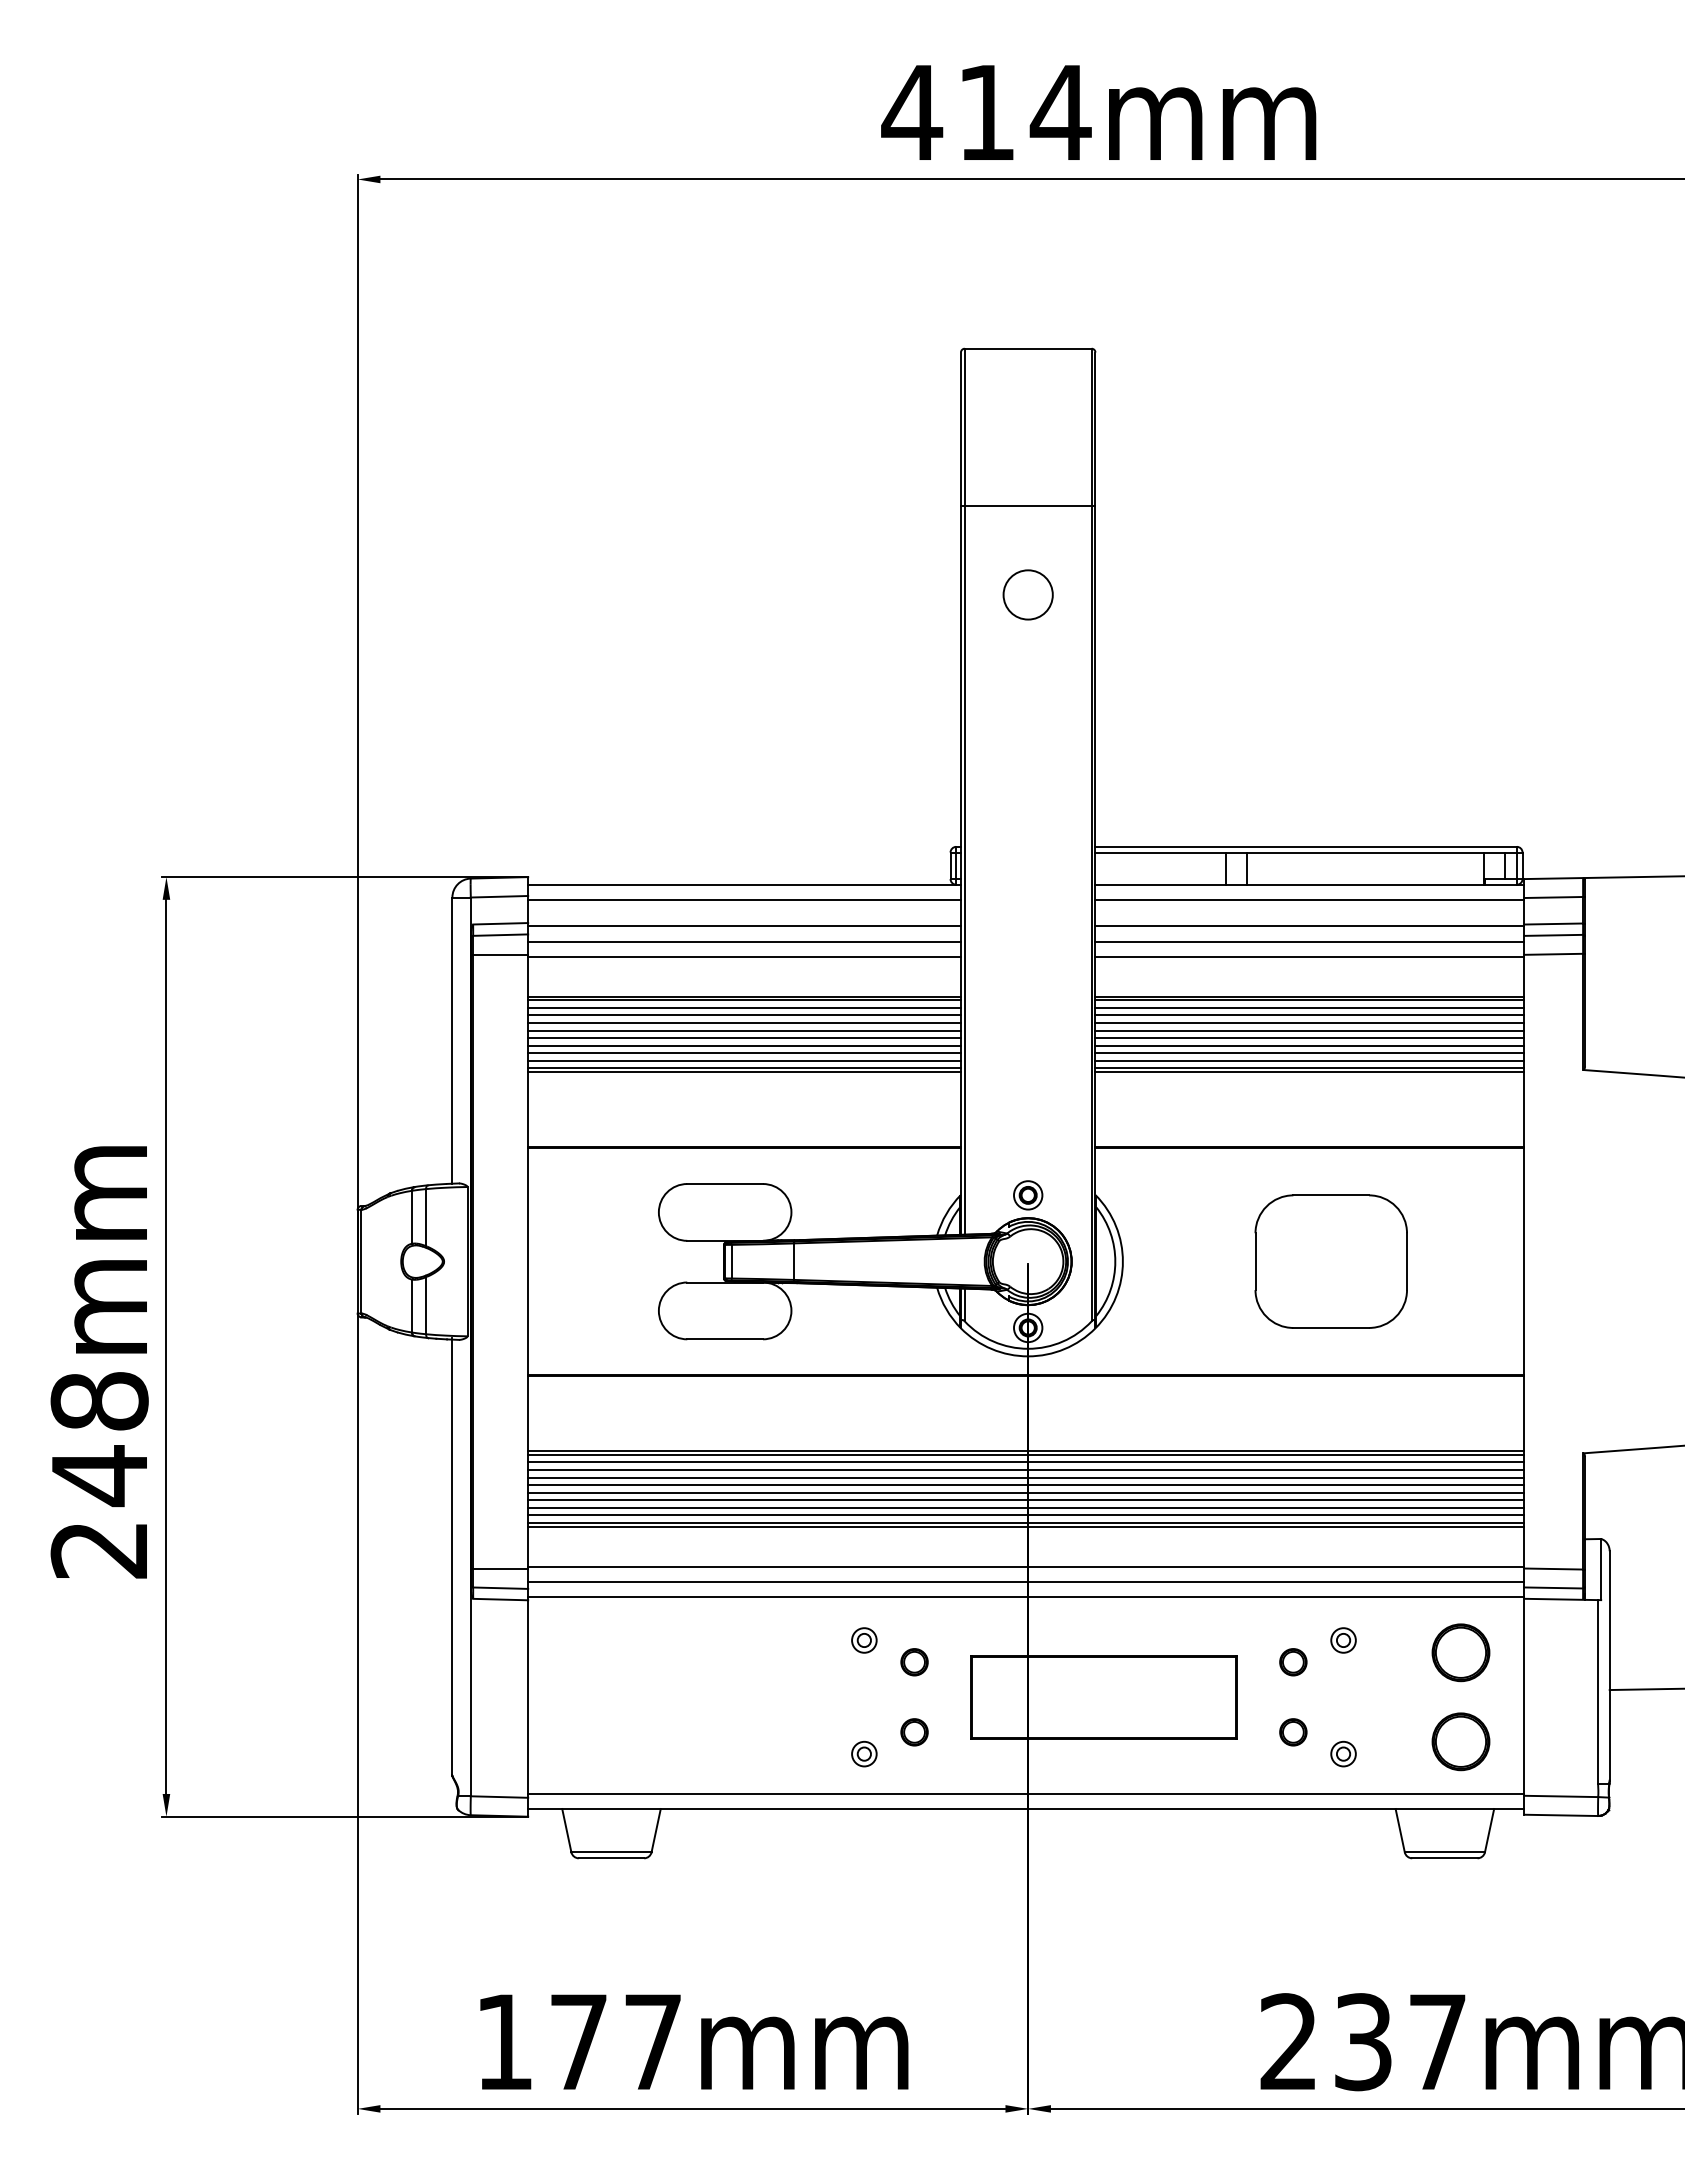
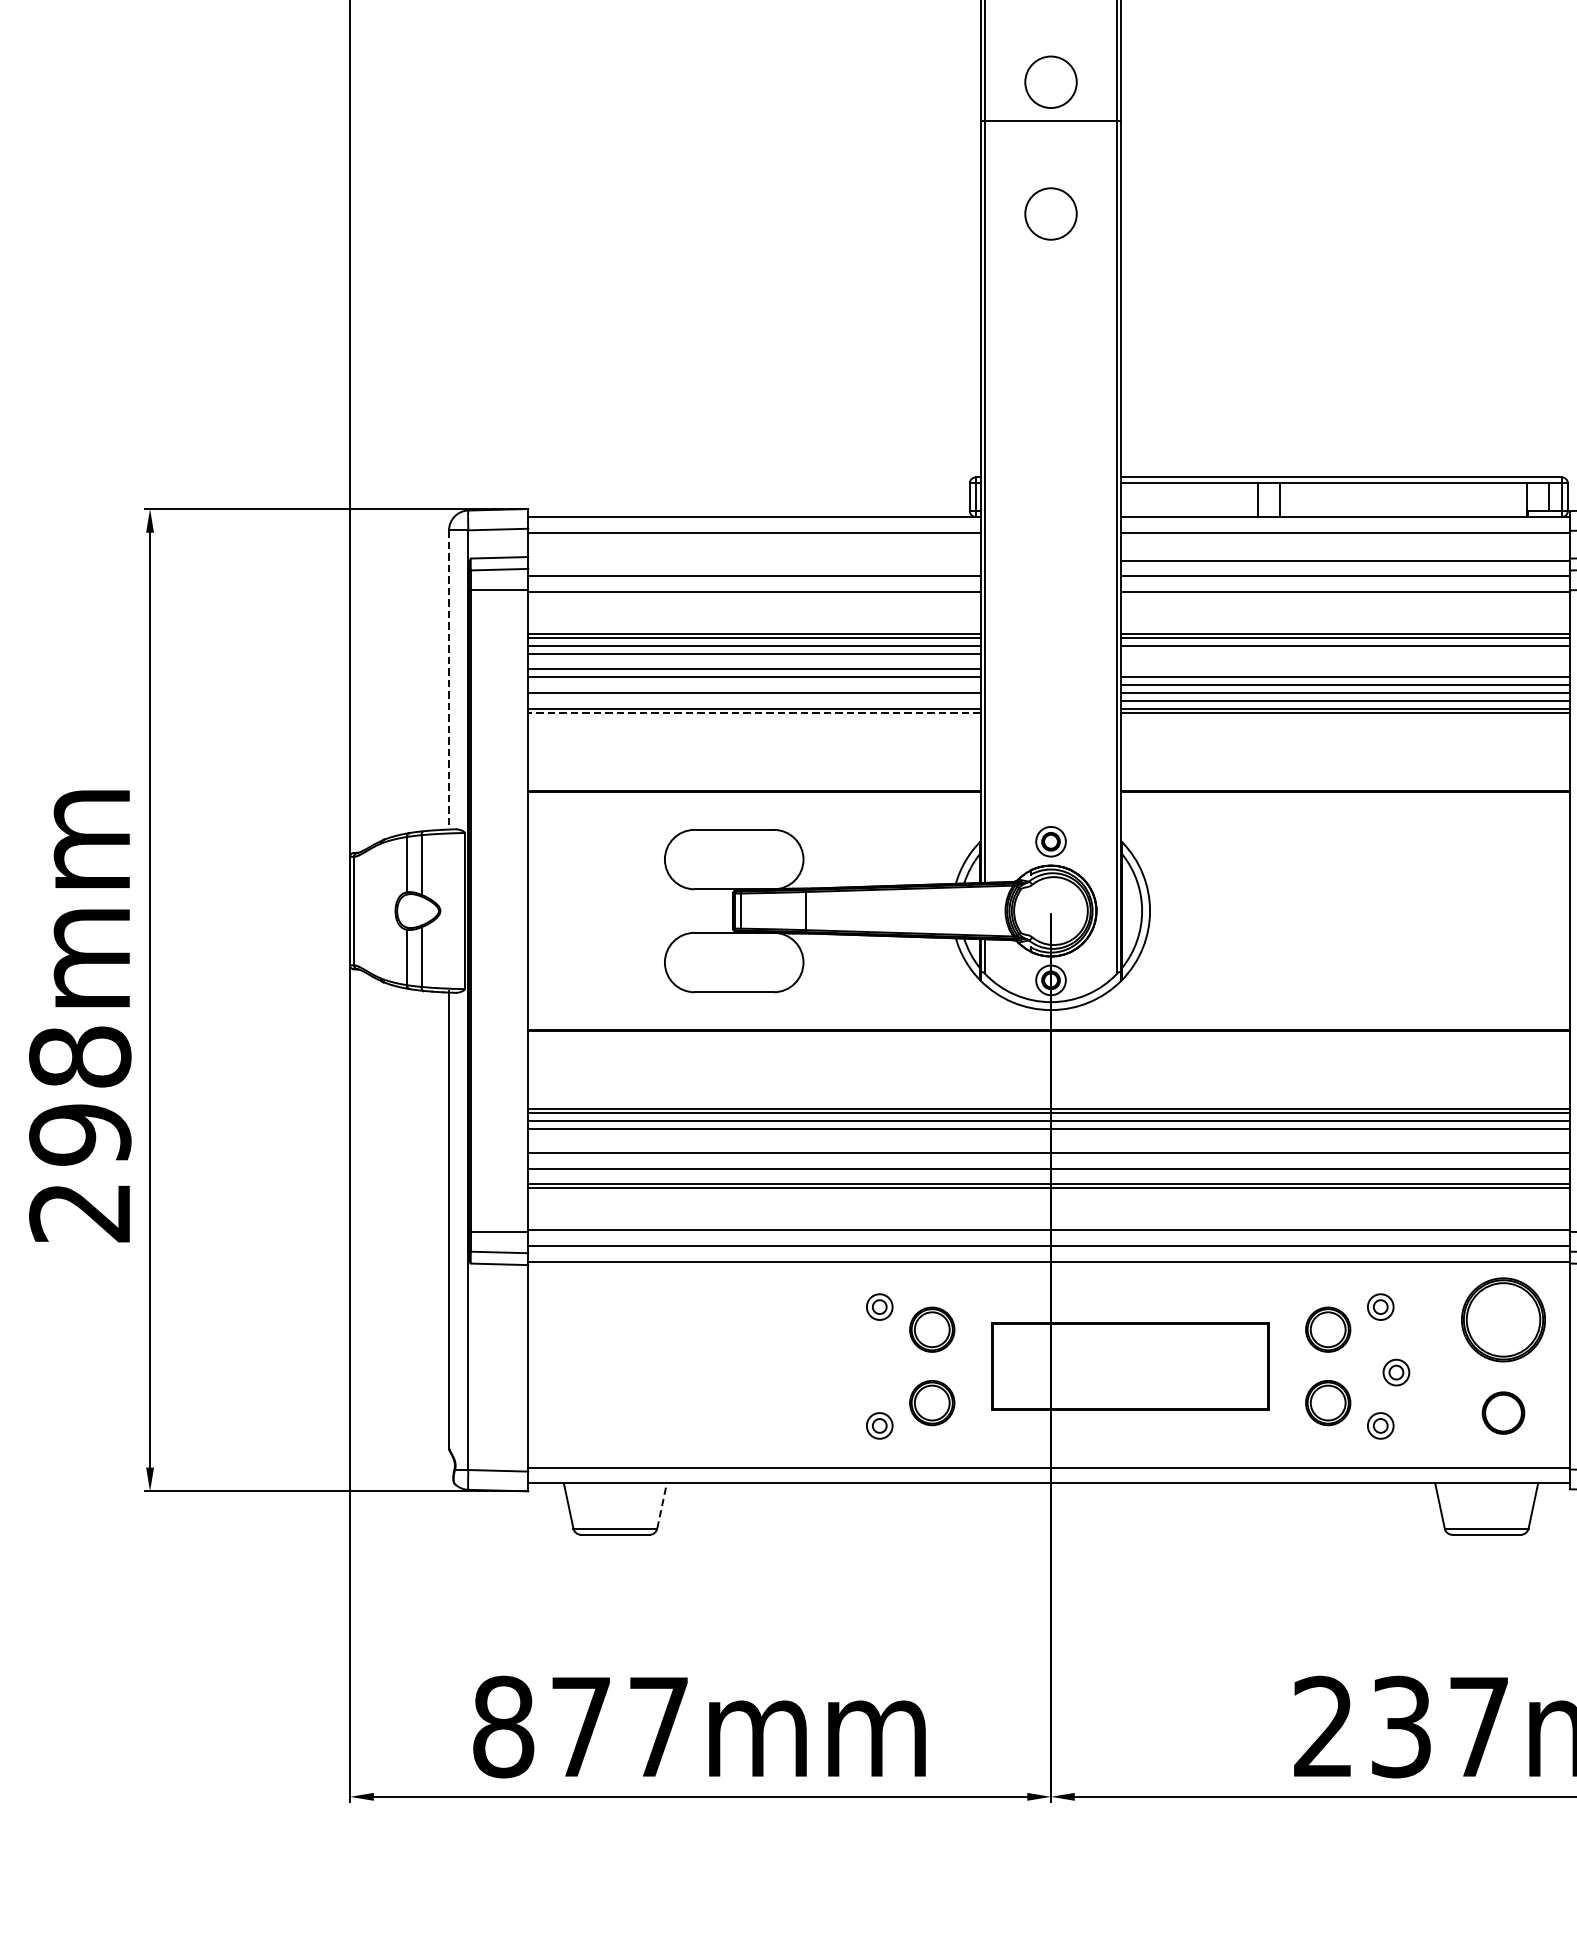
circle: (1027, 468) -> (1050, 81), added
line: (744, 926) -> (754, 560), removed
line: (1309, 1015) -> (1345, 653), removed
line: (744, 1023) -> (754, 662), removed
line: (1309, 1023) -> (1345, 662), removed
line: (1309, 1030) -> (1345, 669), removed
line: (452, 1041) -> (449, 680), solid -> dashed
line: (744, 1045) -> (754, 685), removed
line: (744, 1060) -> (754, 700), removed
line: (744, 1072) -> (754, 713), solid -> dashed
part: (1330, 1261) -> (1367, 910), removed
text: (99, 1476) -> (80, 1135), 248mm -> 298mm
line: (1026, 1477) -> (1049, 1136), removed
line: (1026, 1485) -> (1049, 1145), removed
line: (1026, 1500) -> (1049, 1160), removed
line: (1026, 1515) -> (1049, 1176), removed
part: (1460, 1652) -> (1503, 1319), size x1.4
part: (914, 1662) -> (932, 1330), size x1.6
part: (1293, 1662) -> (1328, 1330), size x1.6
part: (1358, 1702) -> (1396, 1371), added
part: (914, 1732) -> (932, 1403), size x1.6
part: (1293, 1732) -> (1328, 1403), size x1.6
part: (1460, 1741) -> (1503, 1412), size x0.7
line: (656, 1830) -> (662, 1505), solid -> dashed
text: (504, 2042) -> (503, 1727), 177mm -> 877mm

